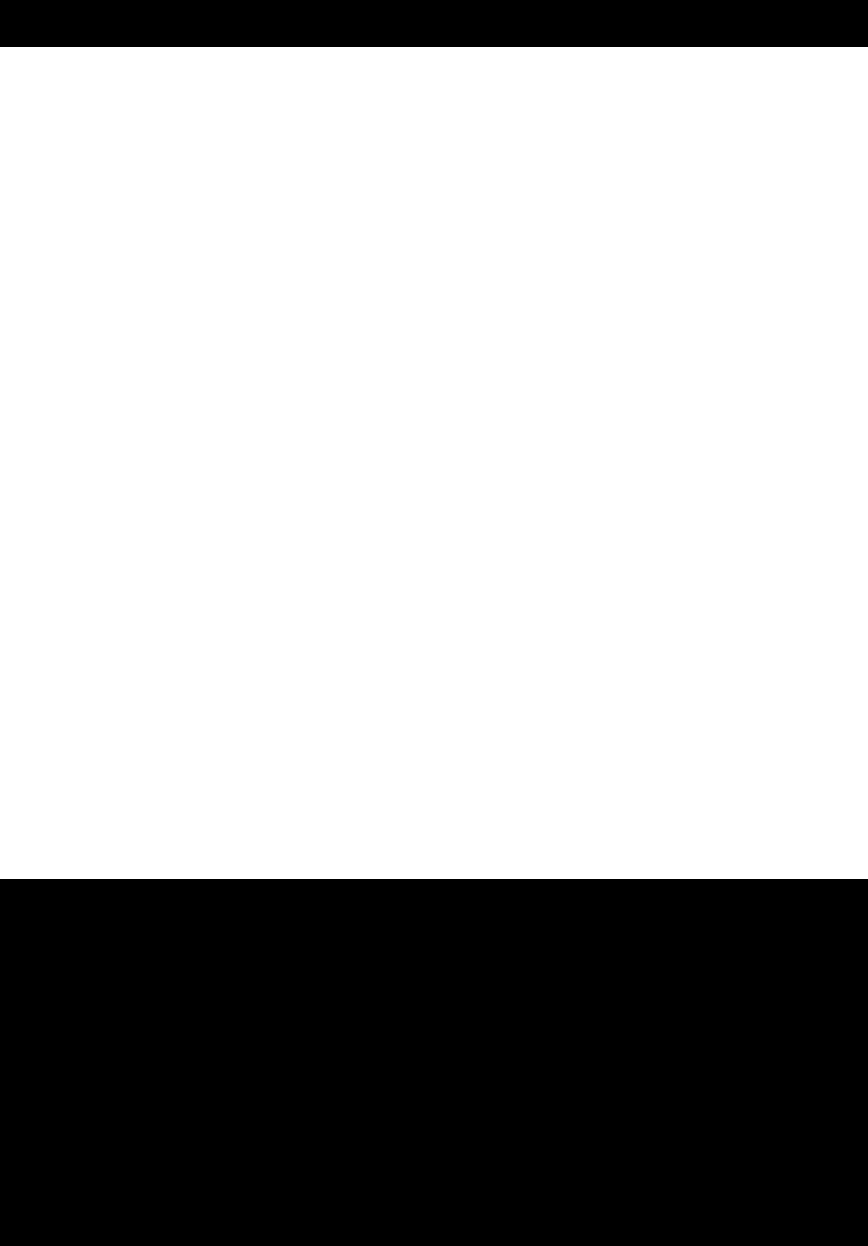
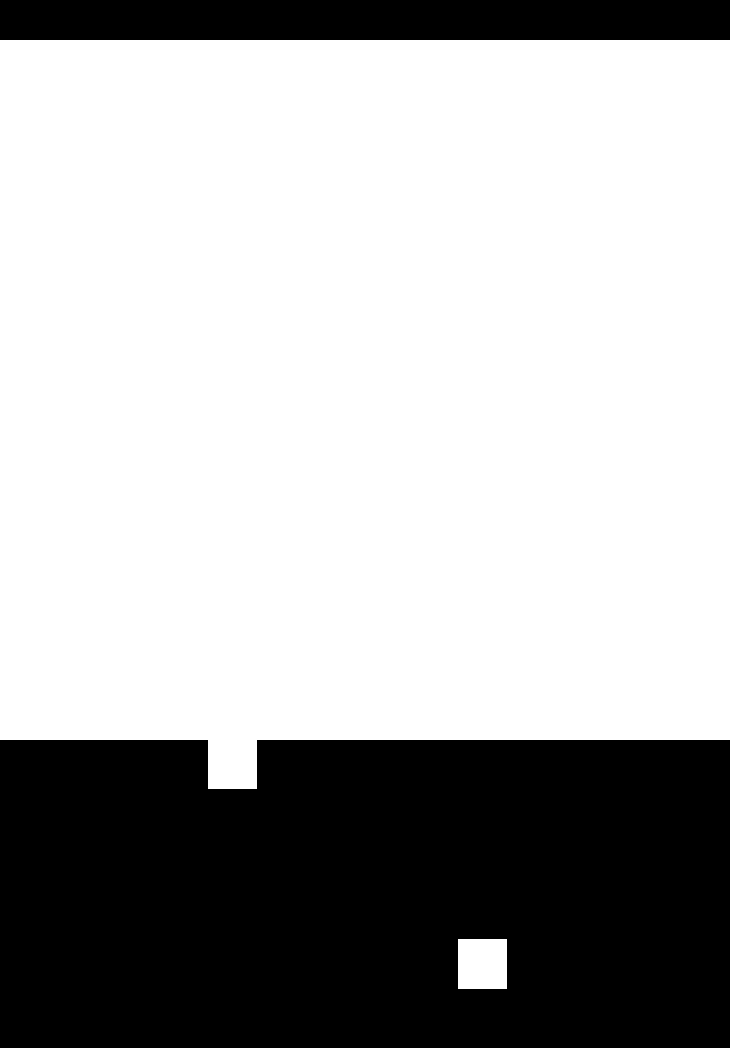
fill: (276, 908) -> (232, 764), removed
fill: (573, 1145) -> (482, 963), removed

